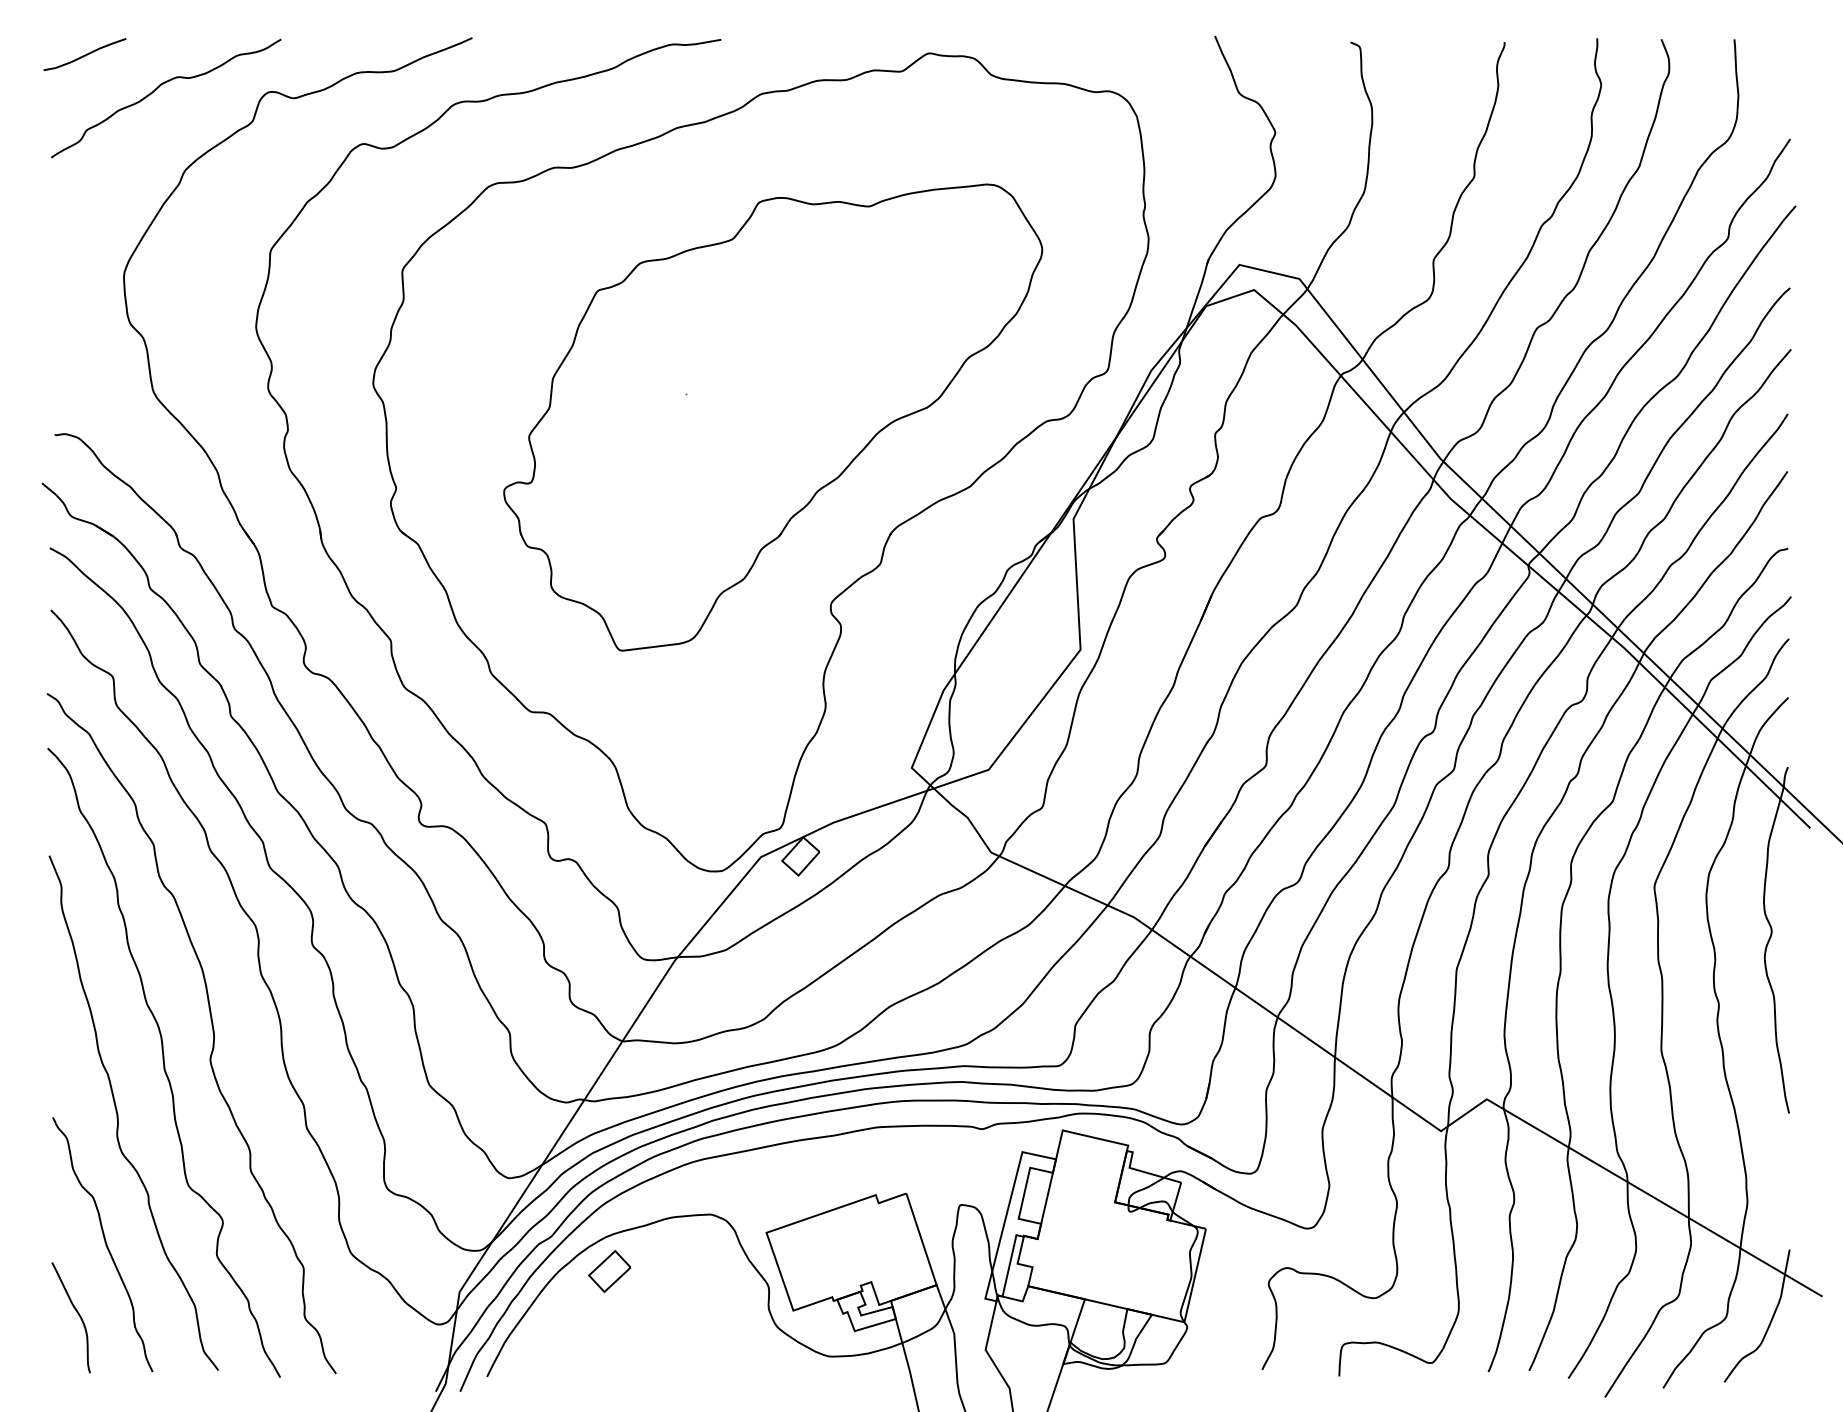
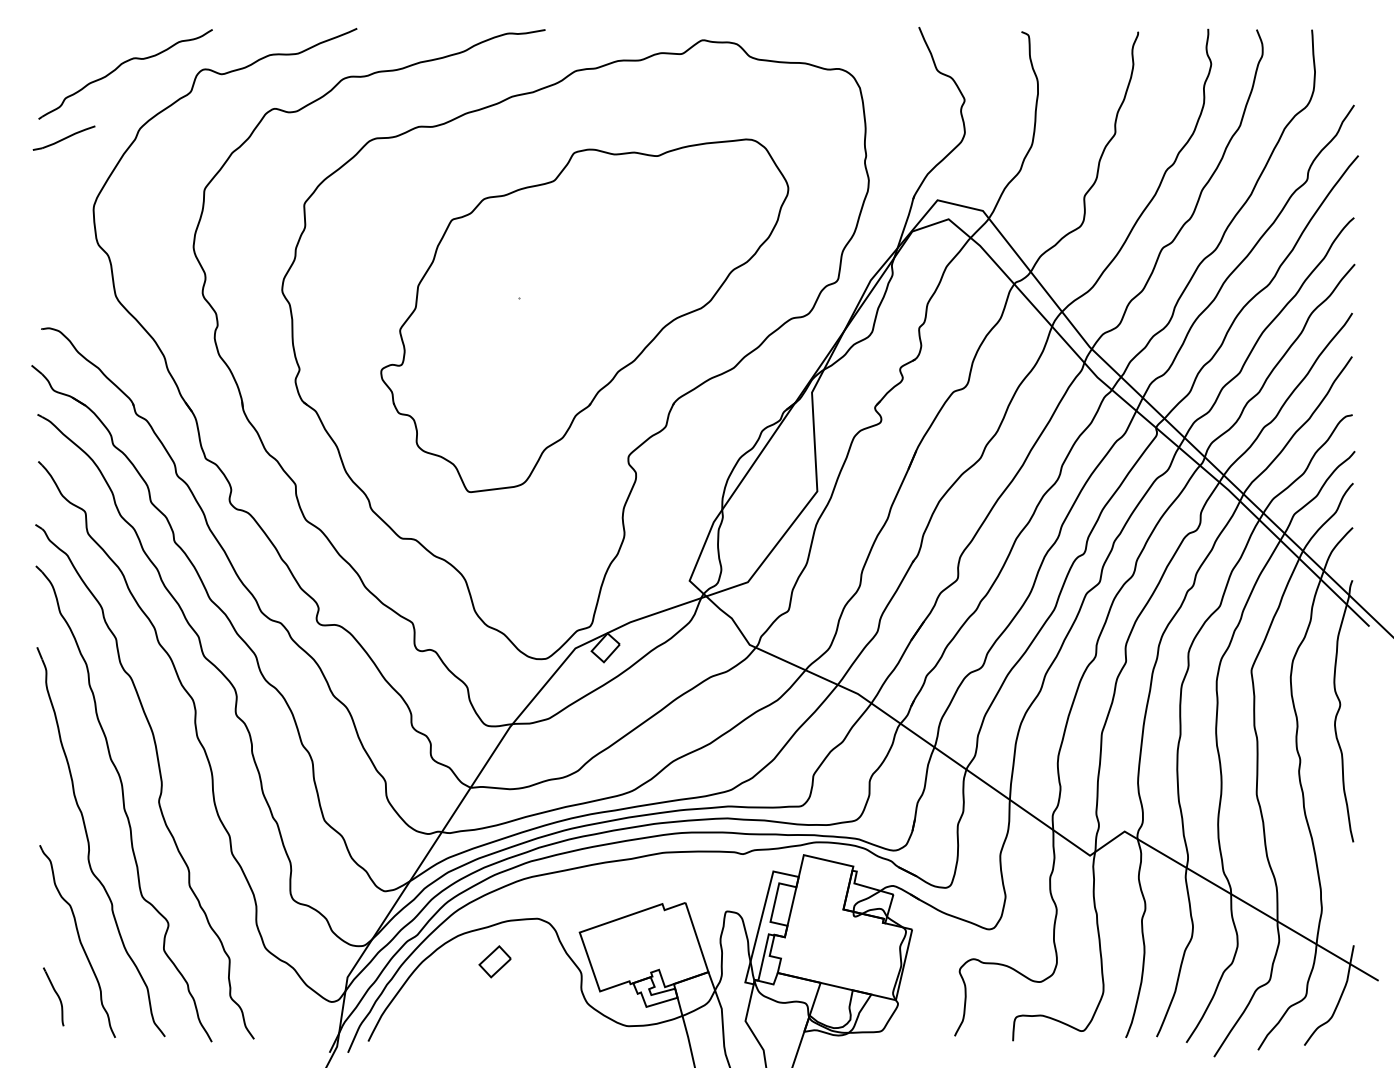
part: (84, 53) -> (63, 137), moved
part: (608, 1271) -> (494, 961), moved
part: (70, 1317) -> (53, 996), size x0.7

